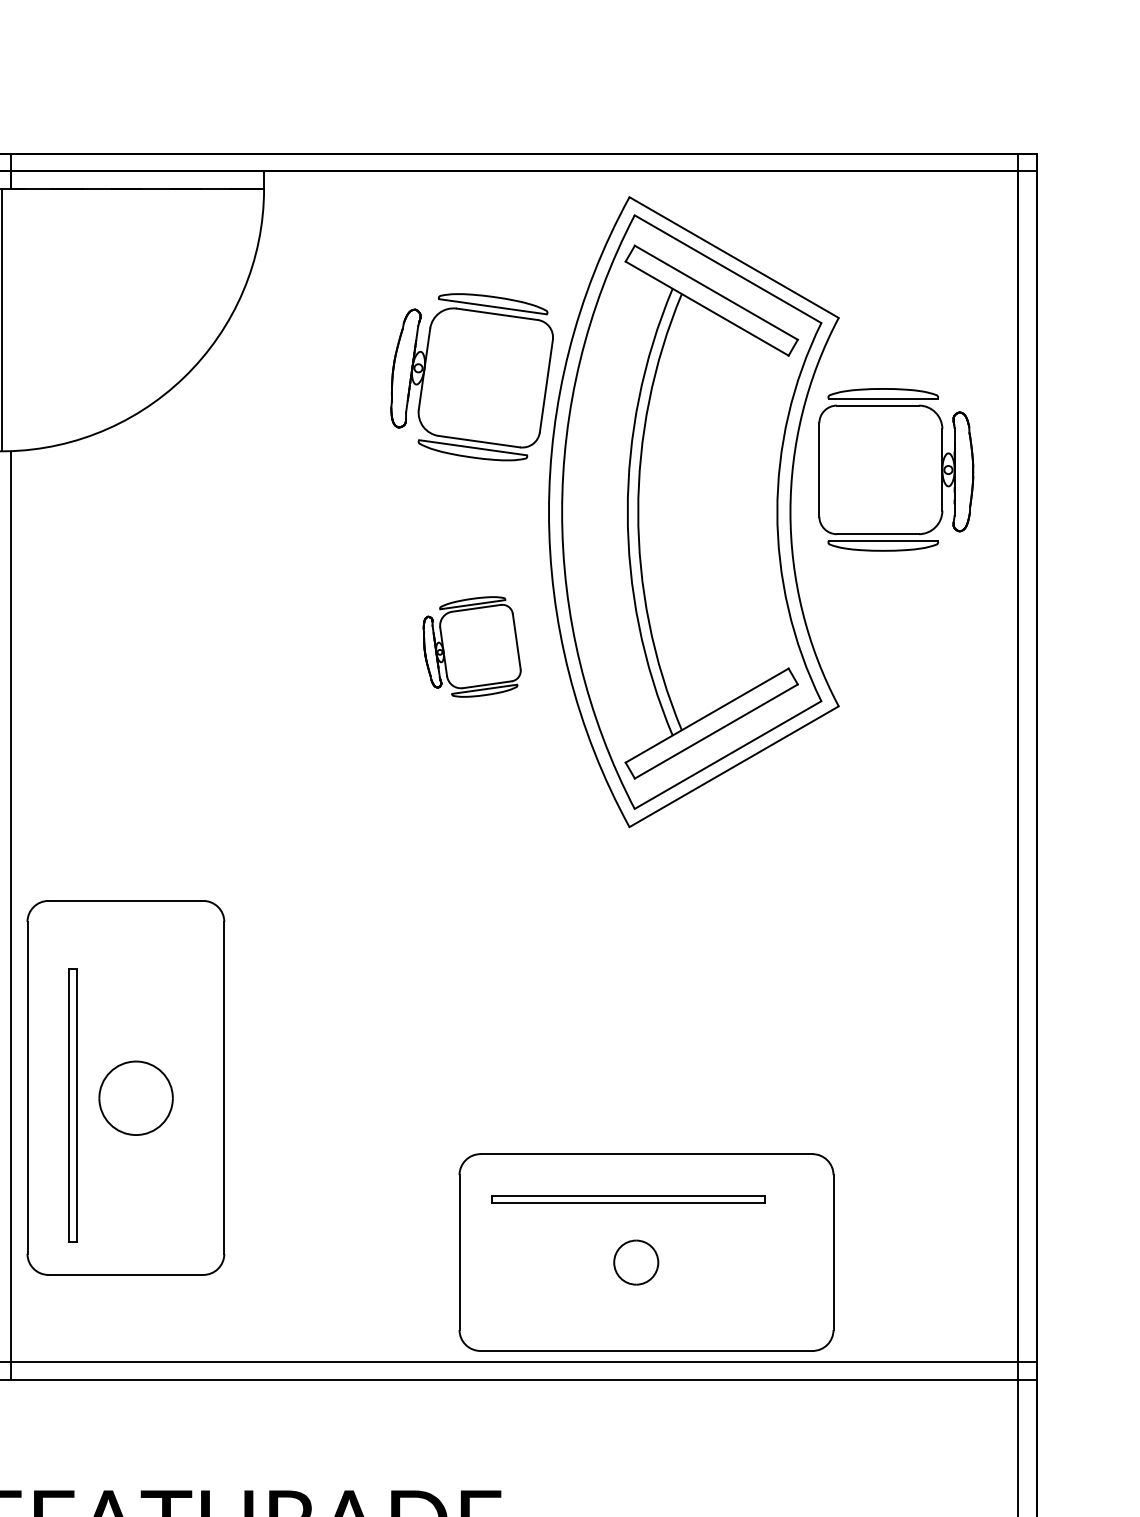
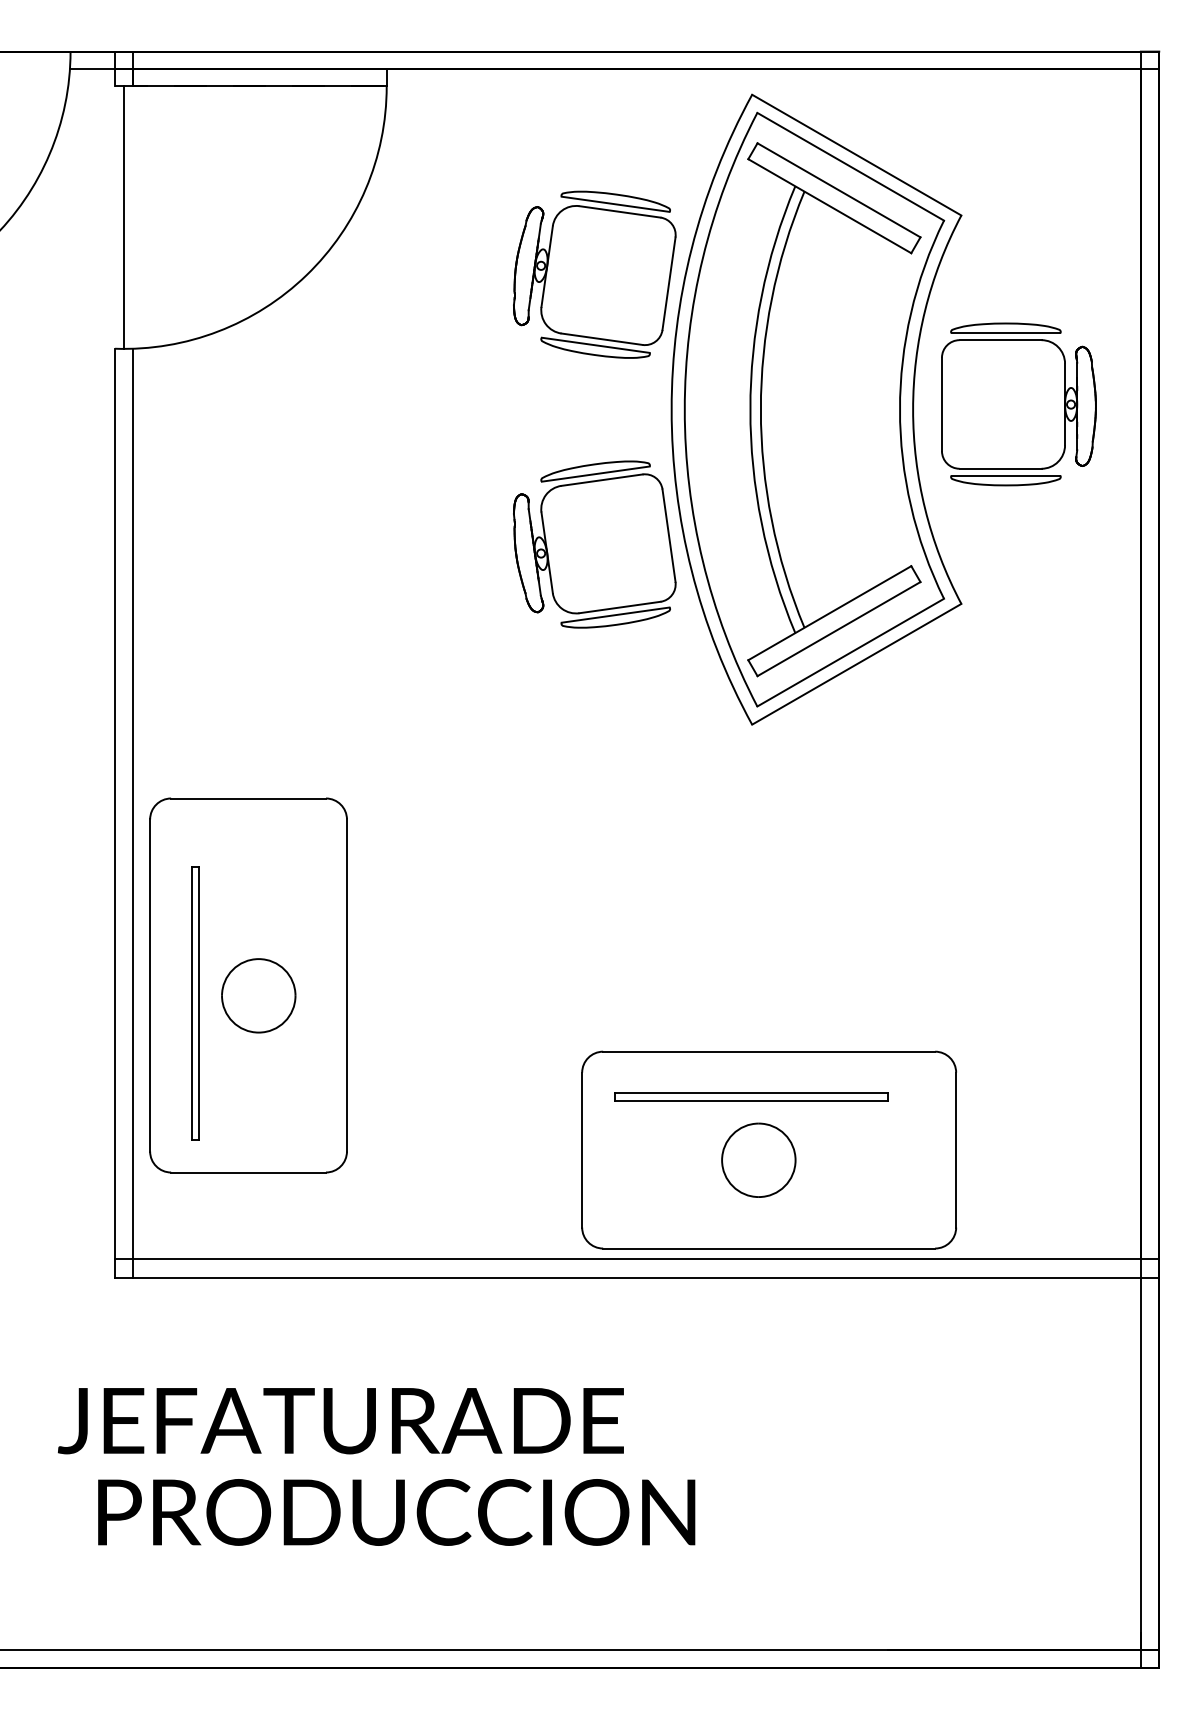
part: (895, 469) -> (1018, 404), moved
part: (471, 646) -> (594, 544), size x1.67
part: (635, 1261) -> (758, 1159), size x1.67

